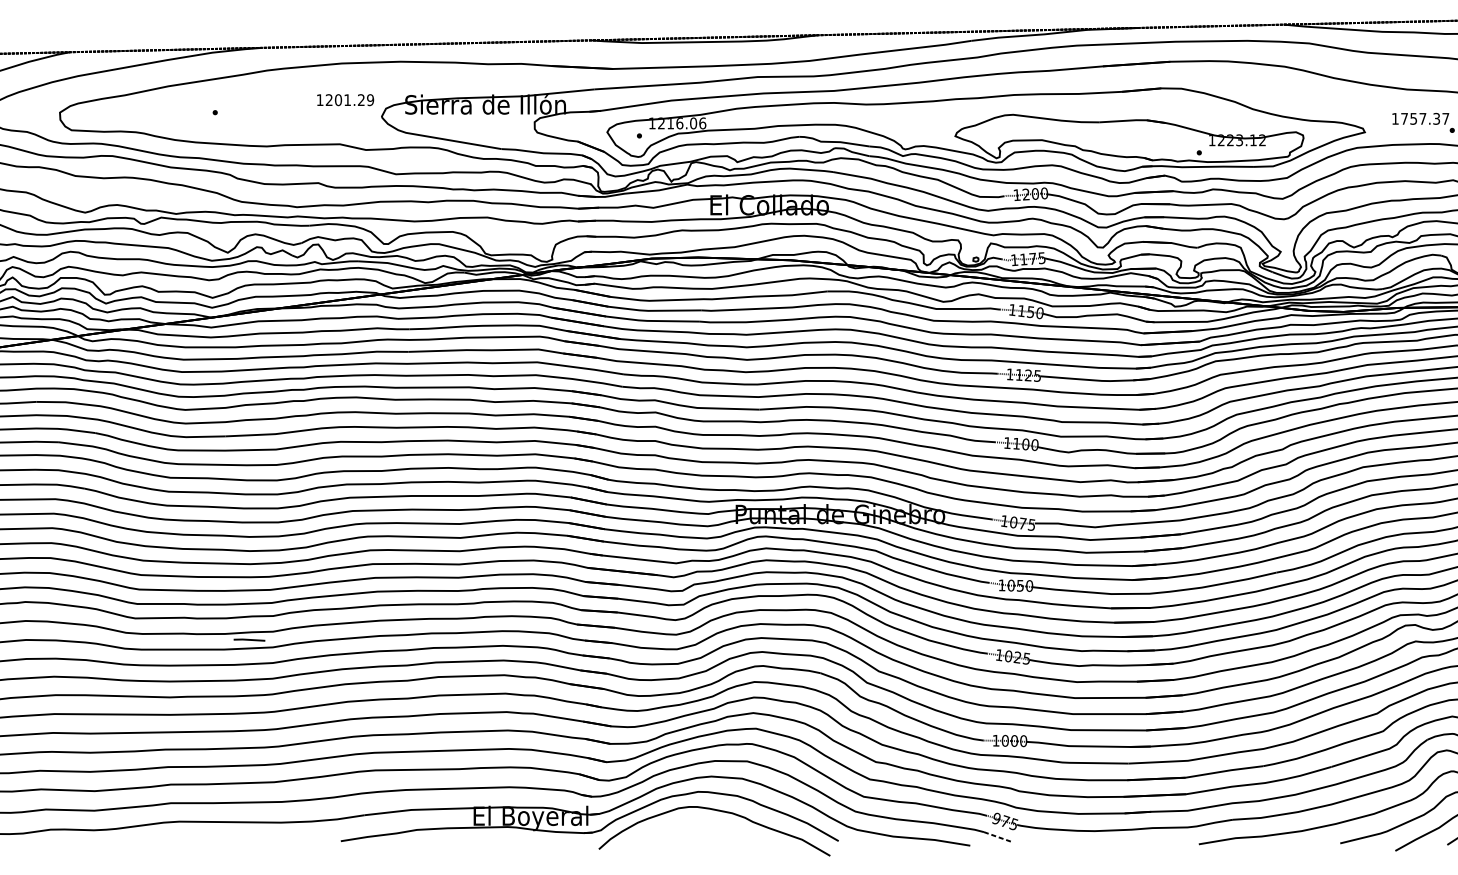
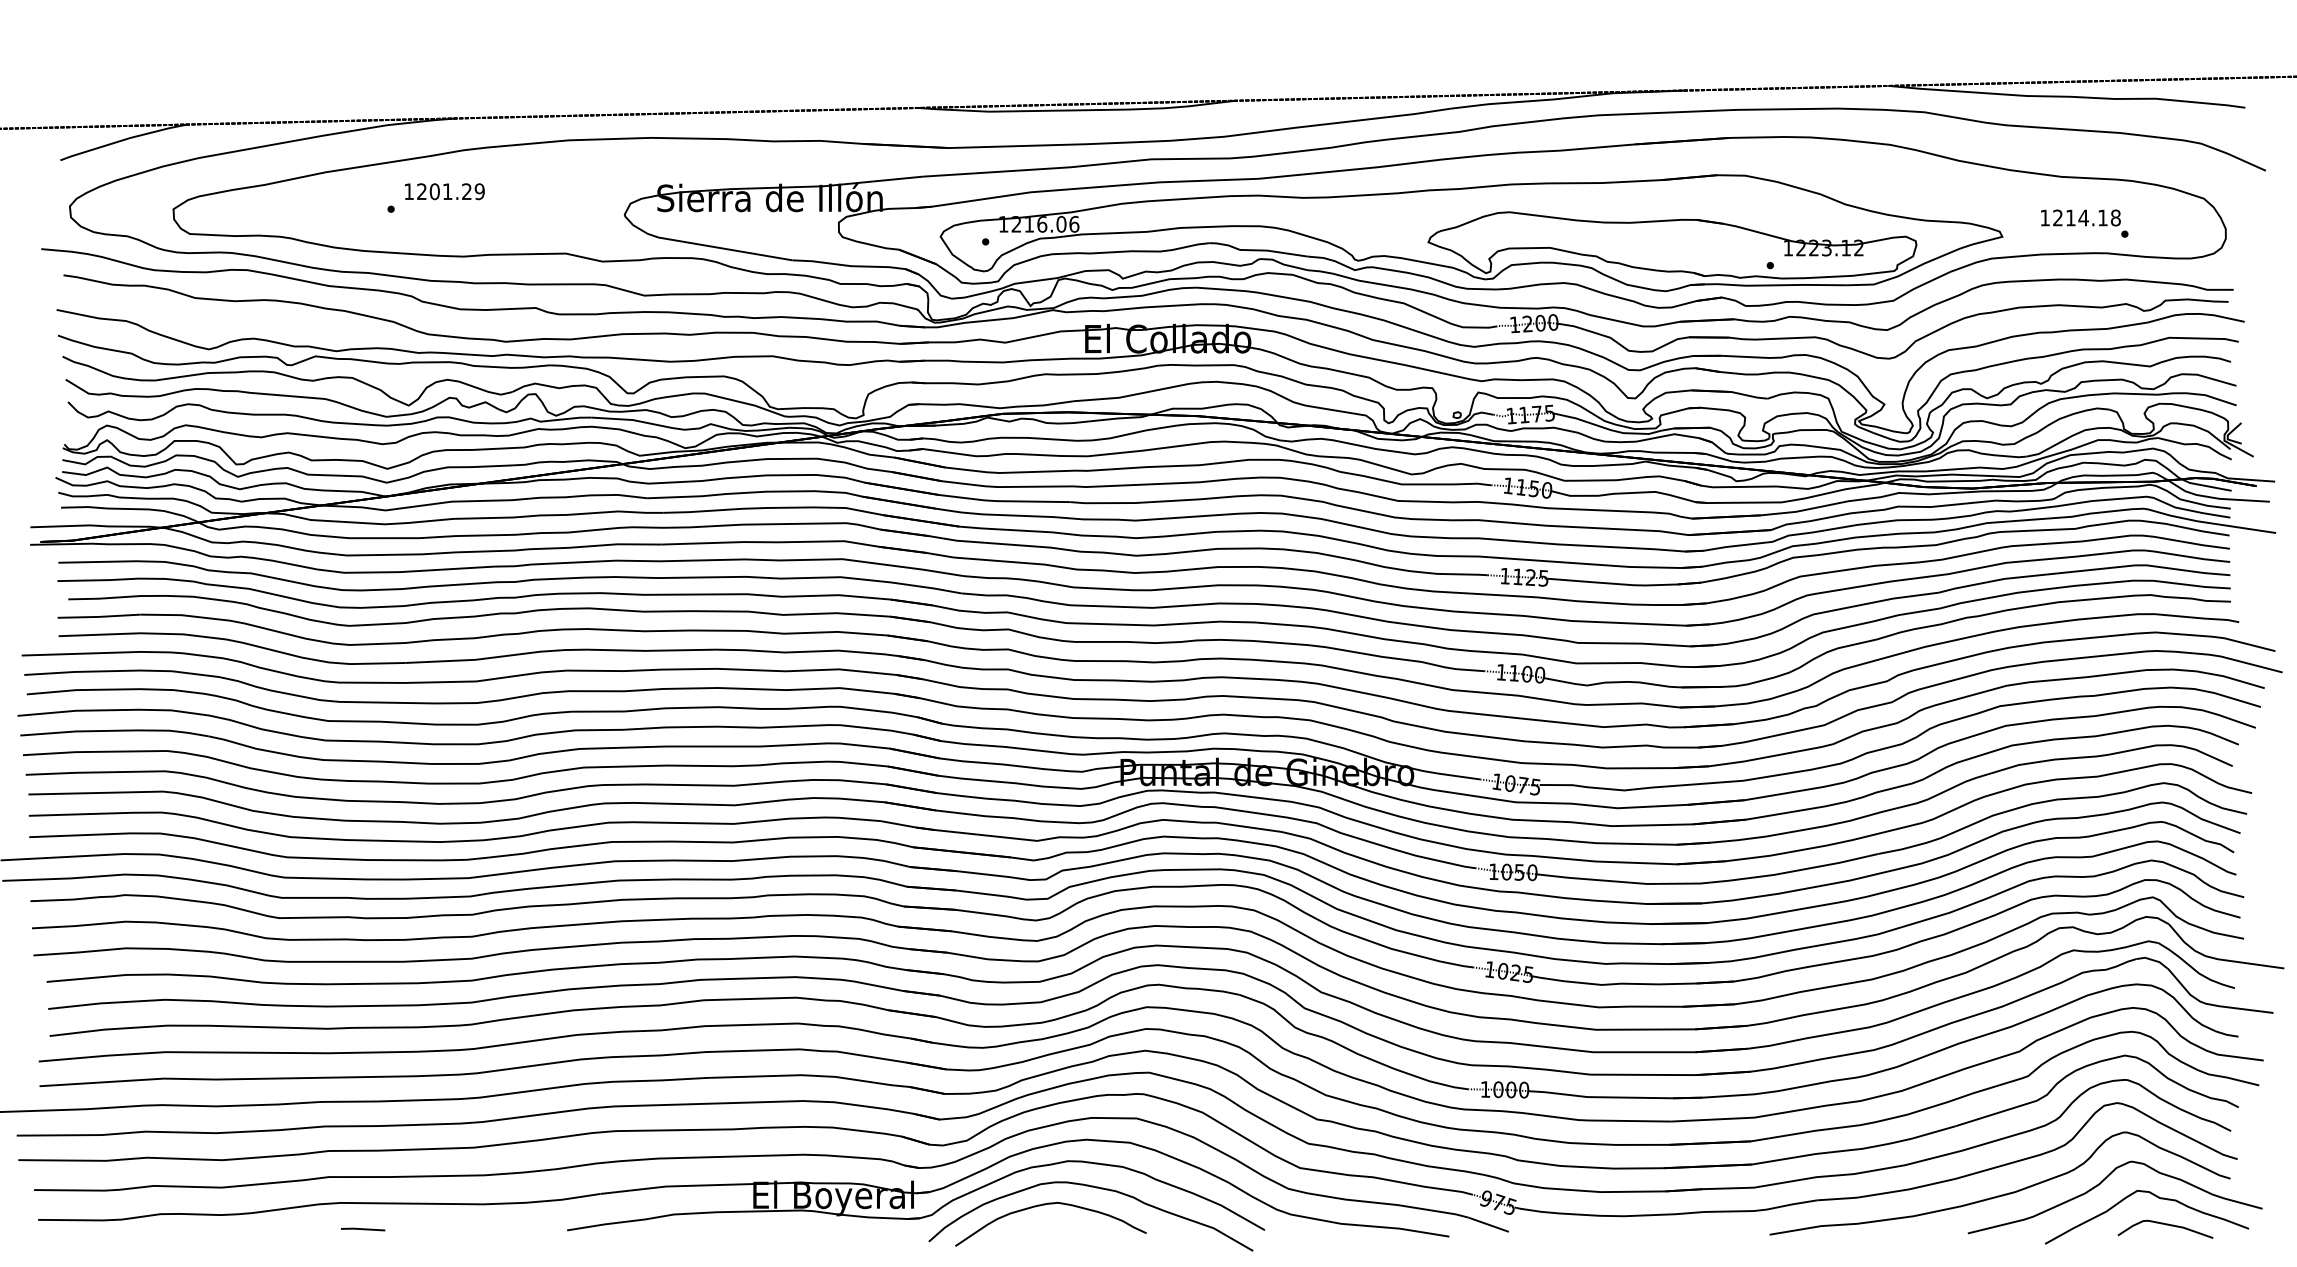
text: (345, 99) -> (444, 191), moved
text: (1424, 118) -> (2086, 217), 1757.37 -> 1214.18
line: (249, 640) -> (363, 1229), moved
curve: (682, 823) -> (1045, 1205), added
line: (998, 837) -> (1489, 1224), dashed -> solid

